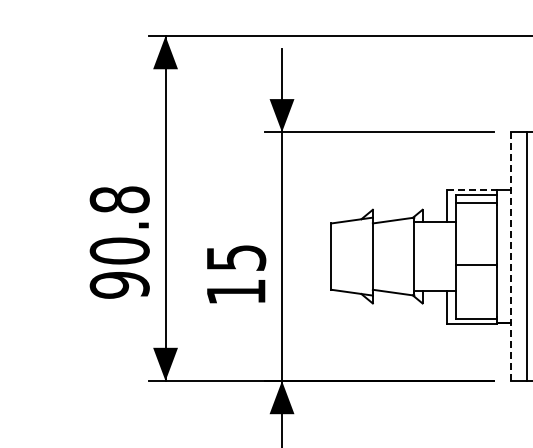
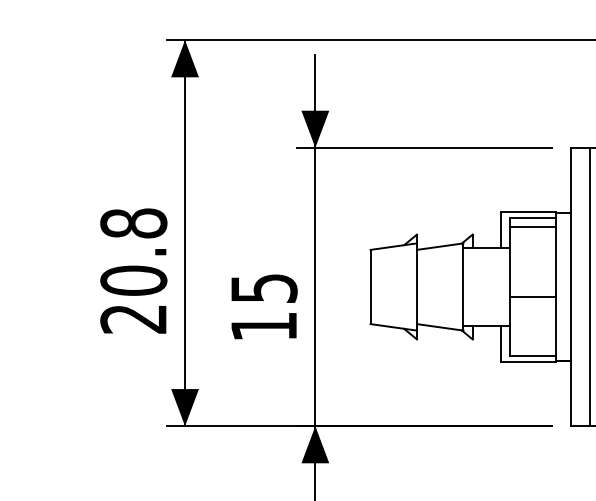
line: (472, 189) -> (528, 211), dashed -> solid
line: (510, 256) -> (571, 286), dashed -> solid
text: (119, 285) -> (133, 319), 90.8 -> 20.8

